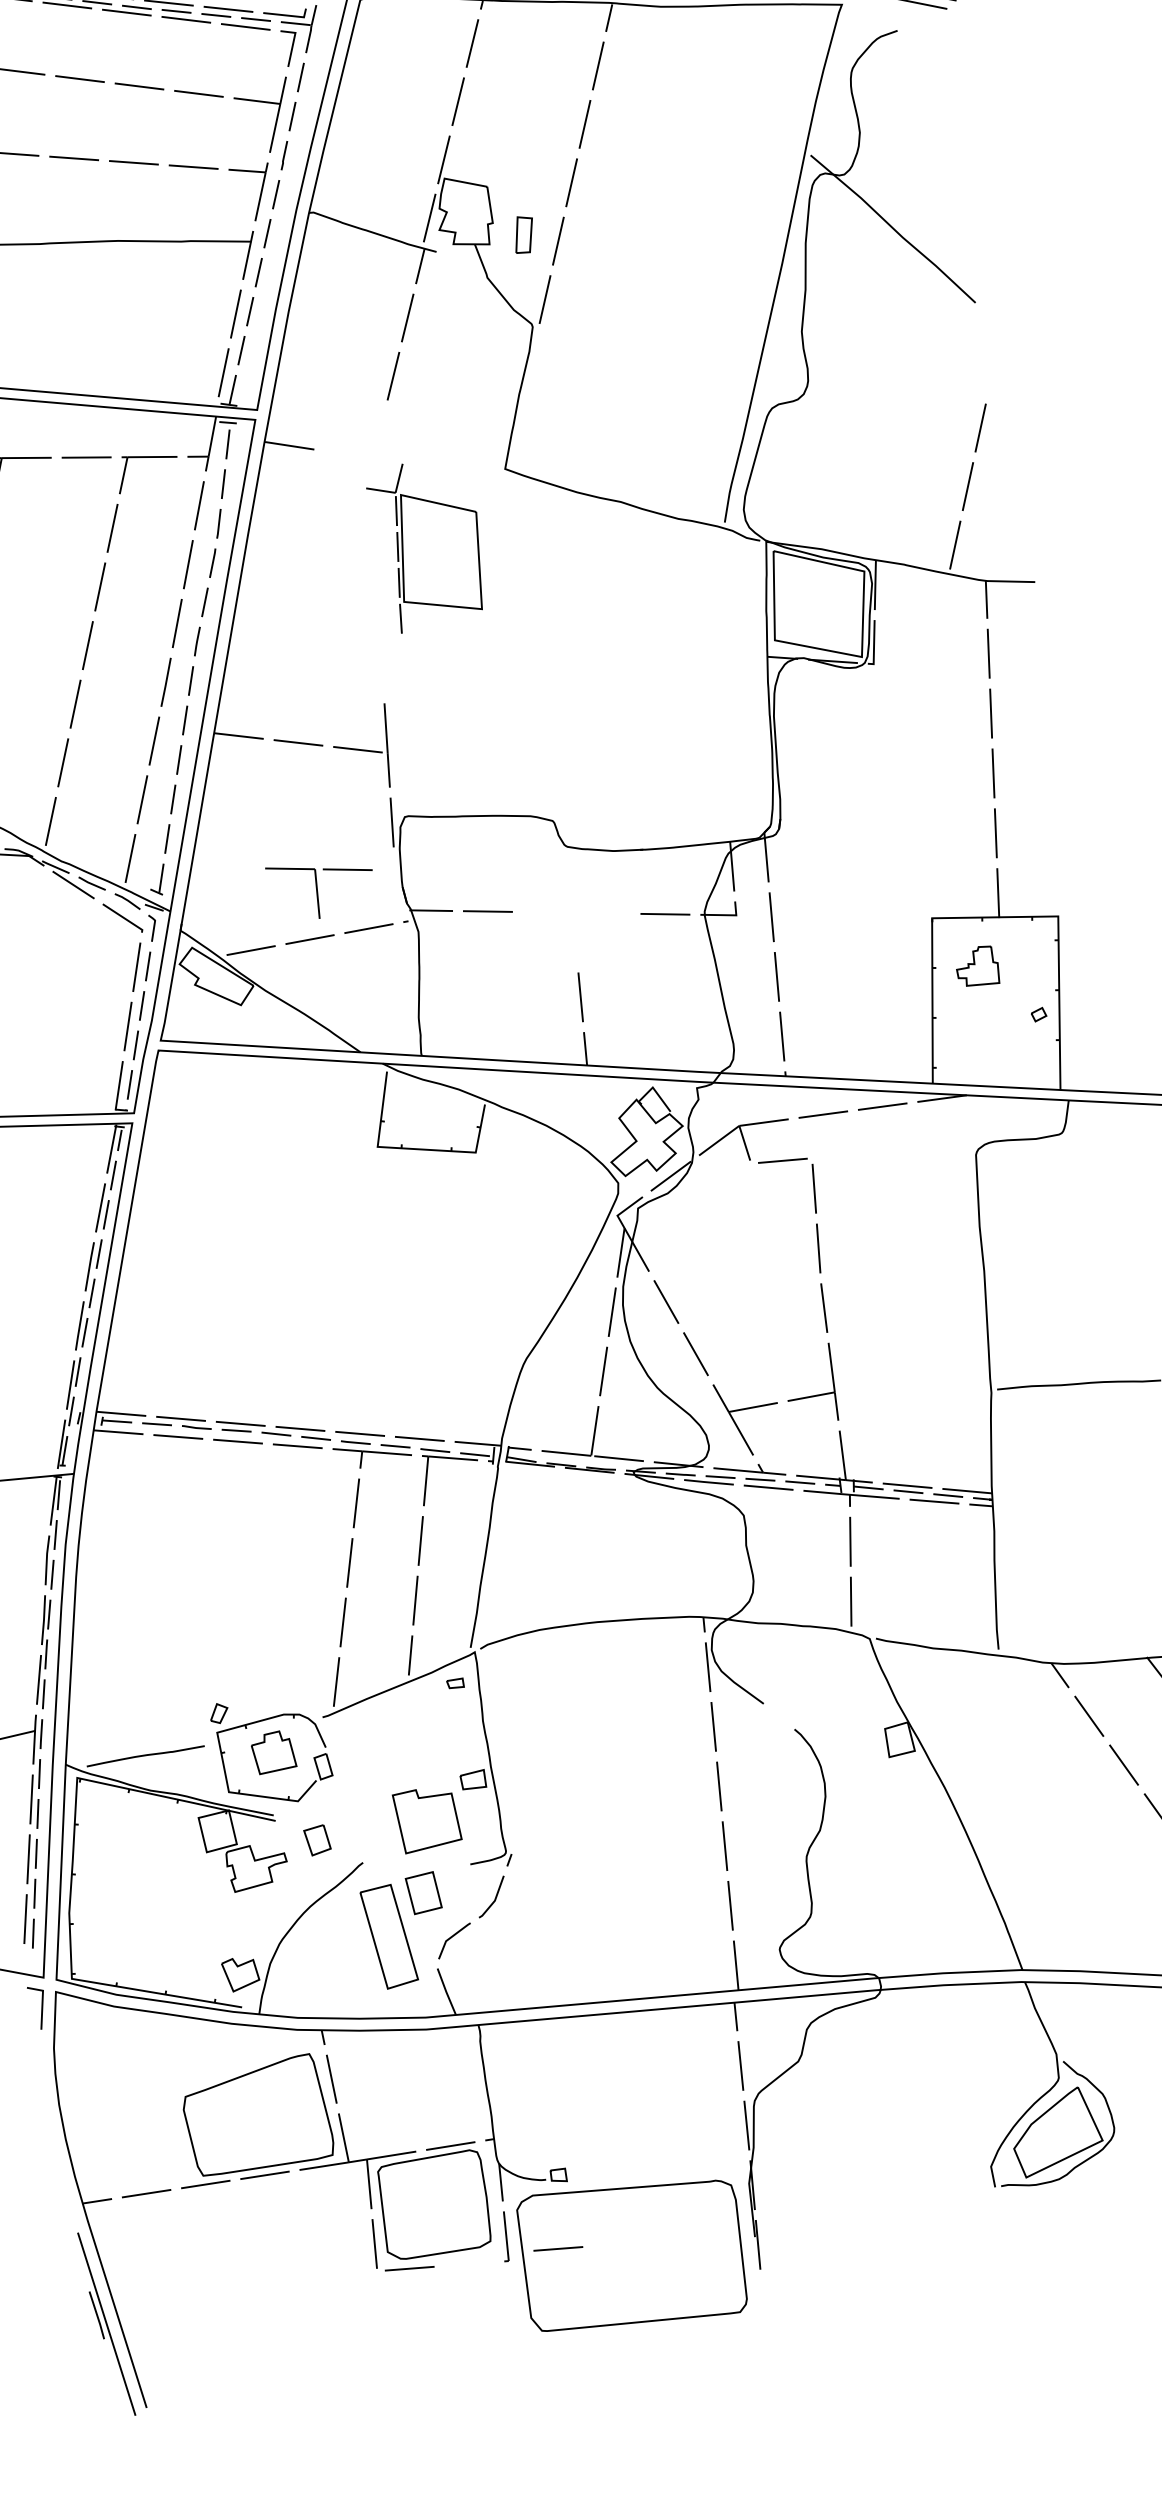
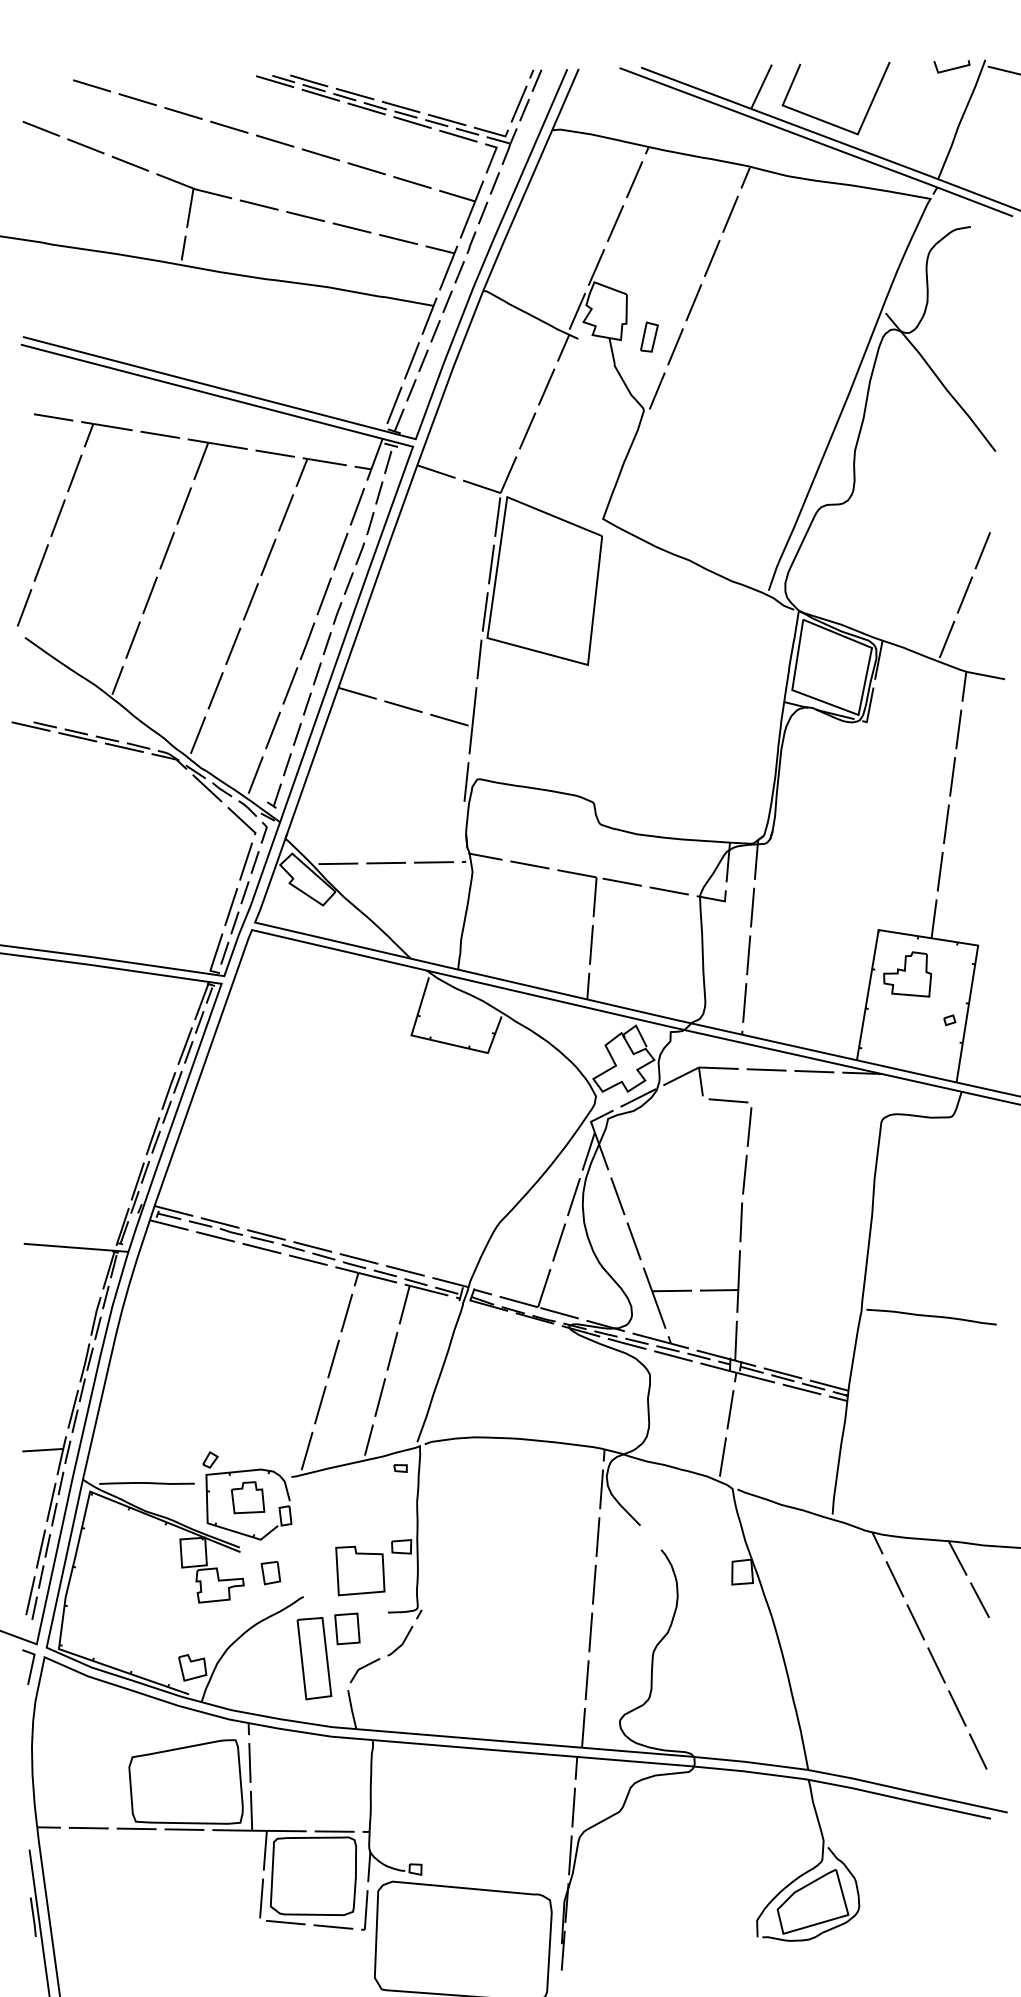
part: (428, 543) -> (532, 567), size x1.67
part: (322, 888) -> (599, 893), moved
part: (977, 967) -> (907, 974), size x1.43
line: (558, 2248) -> (333, 1926), moved

